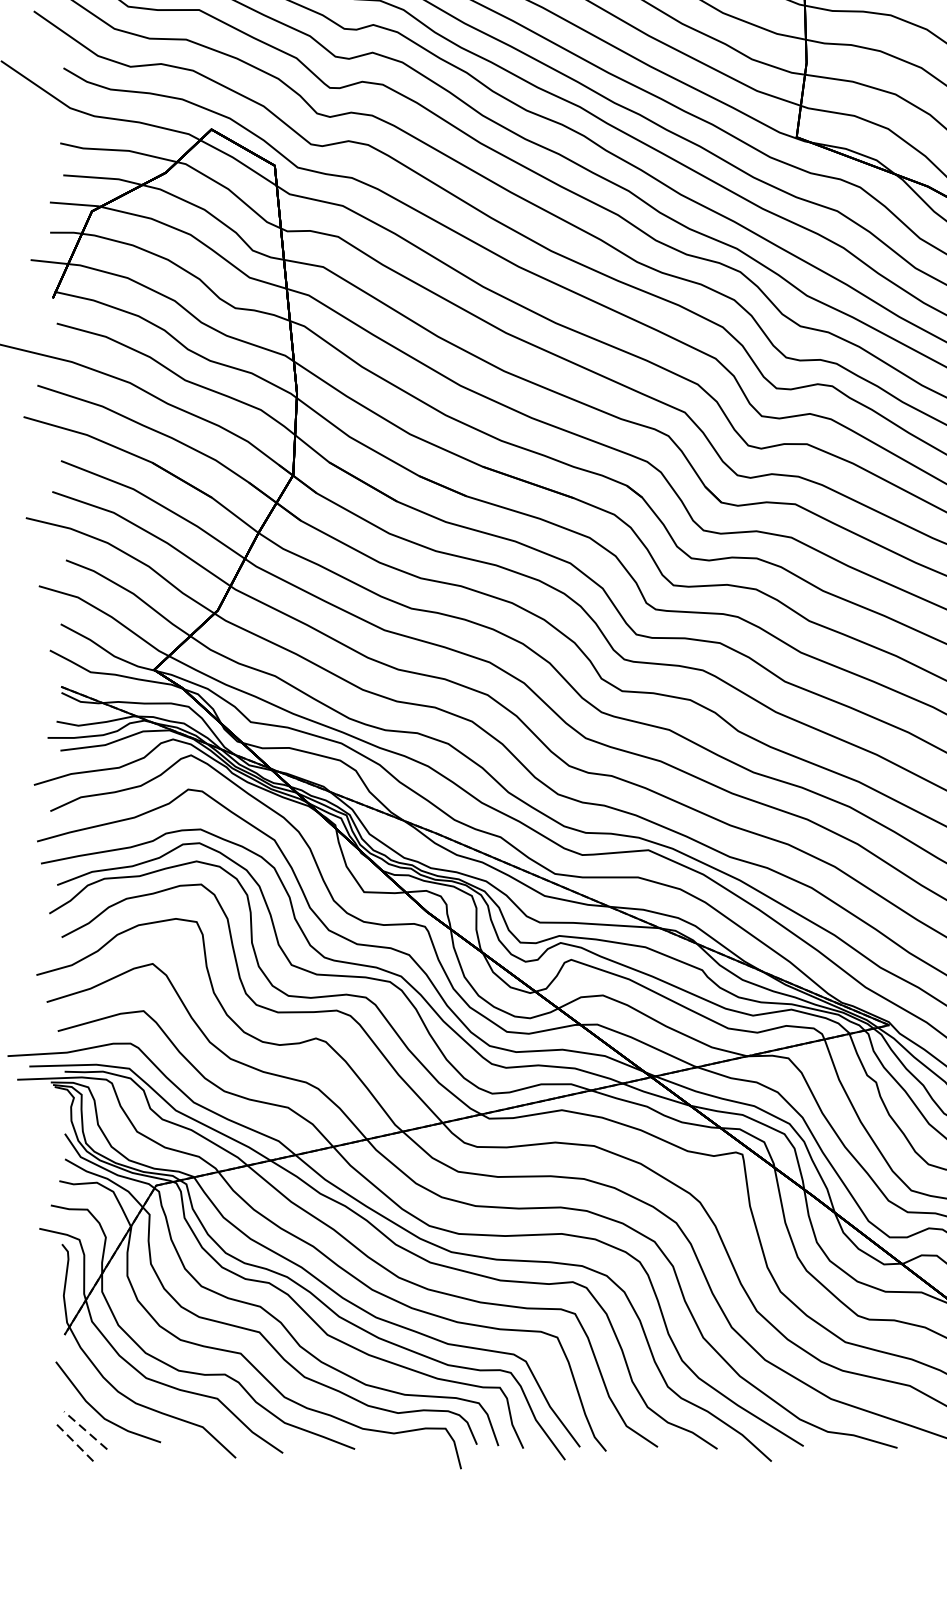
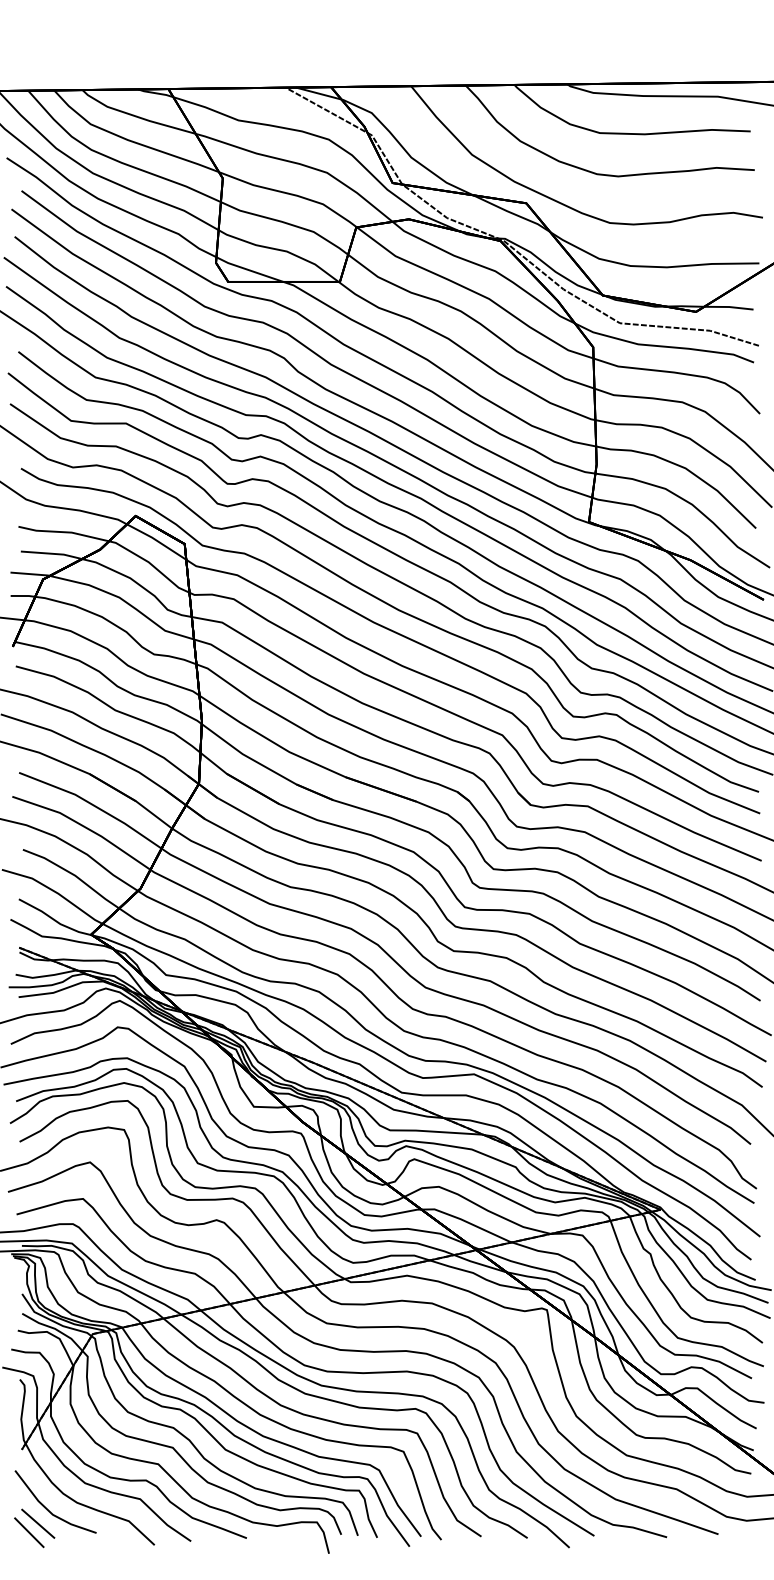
line: (84, 1430) -> (37, 1523), dashed -> solid
line: (73, 1441) -> (28, 1532), dashed -> solid

